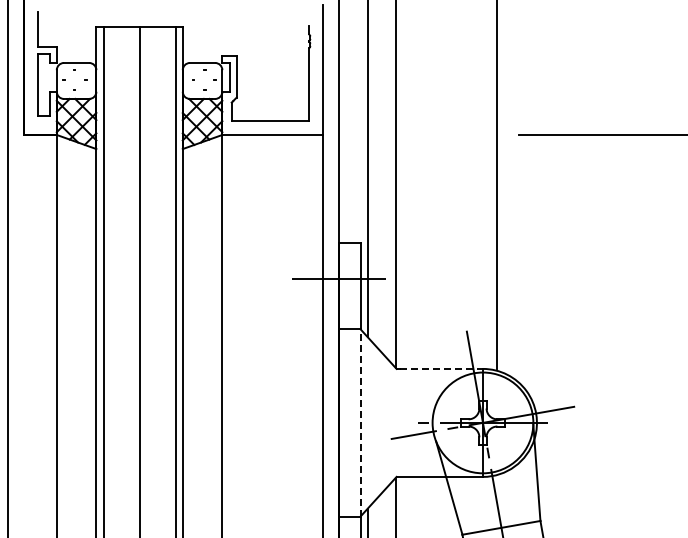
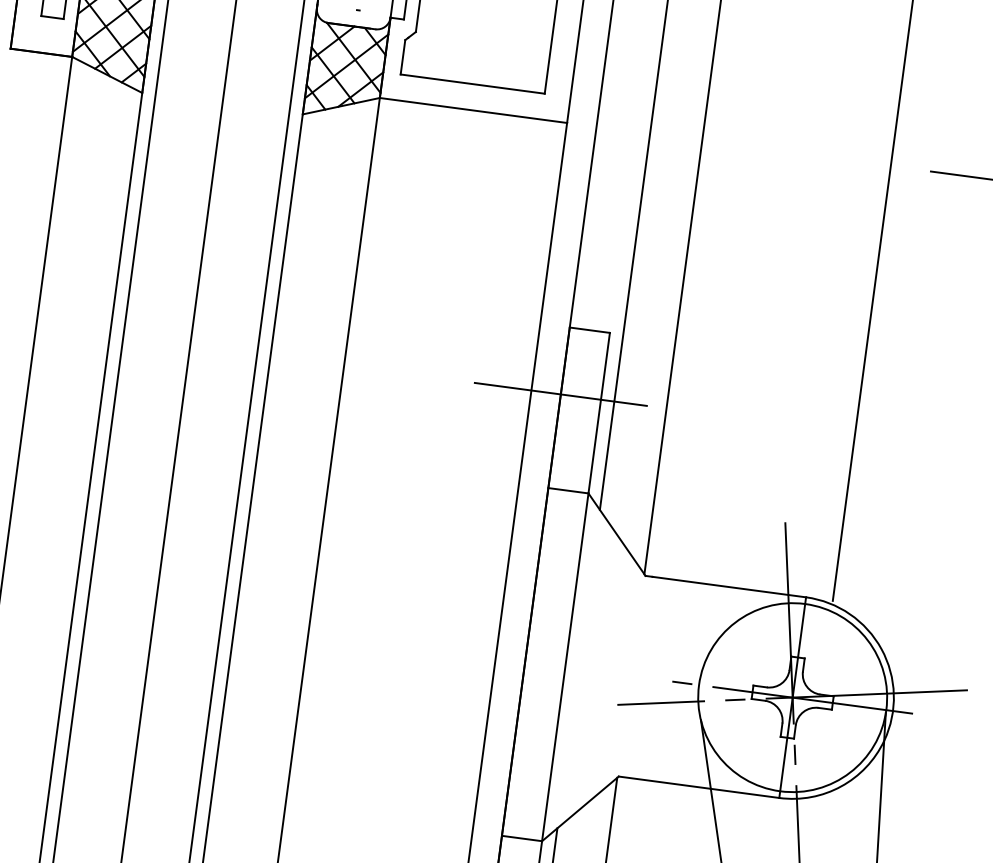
line: (442, 368) -> (730, 586), dashed -> solid
line: (360, 422) -> (565, 666), dashed -> solid

